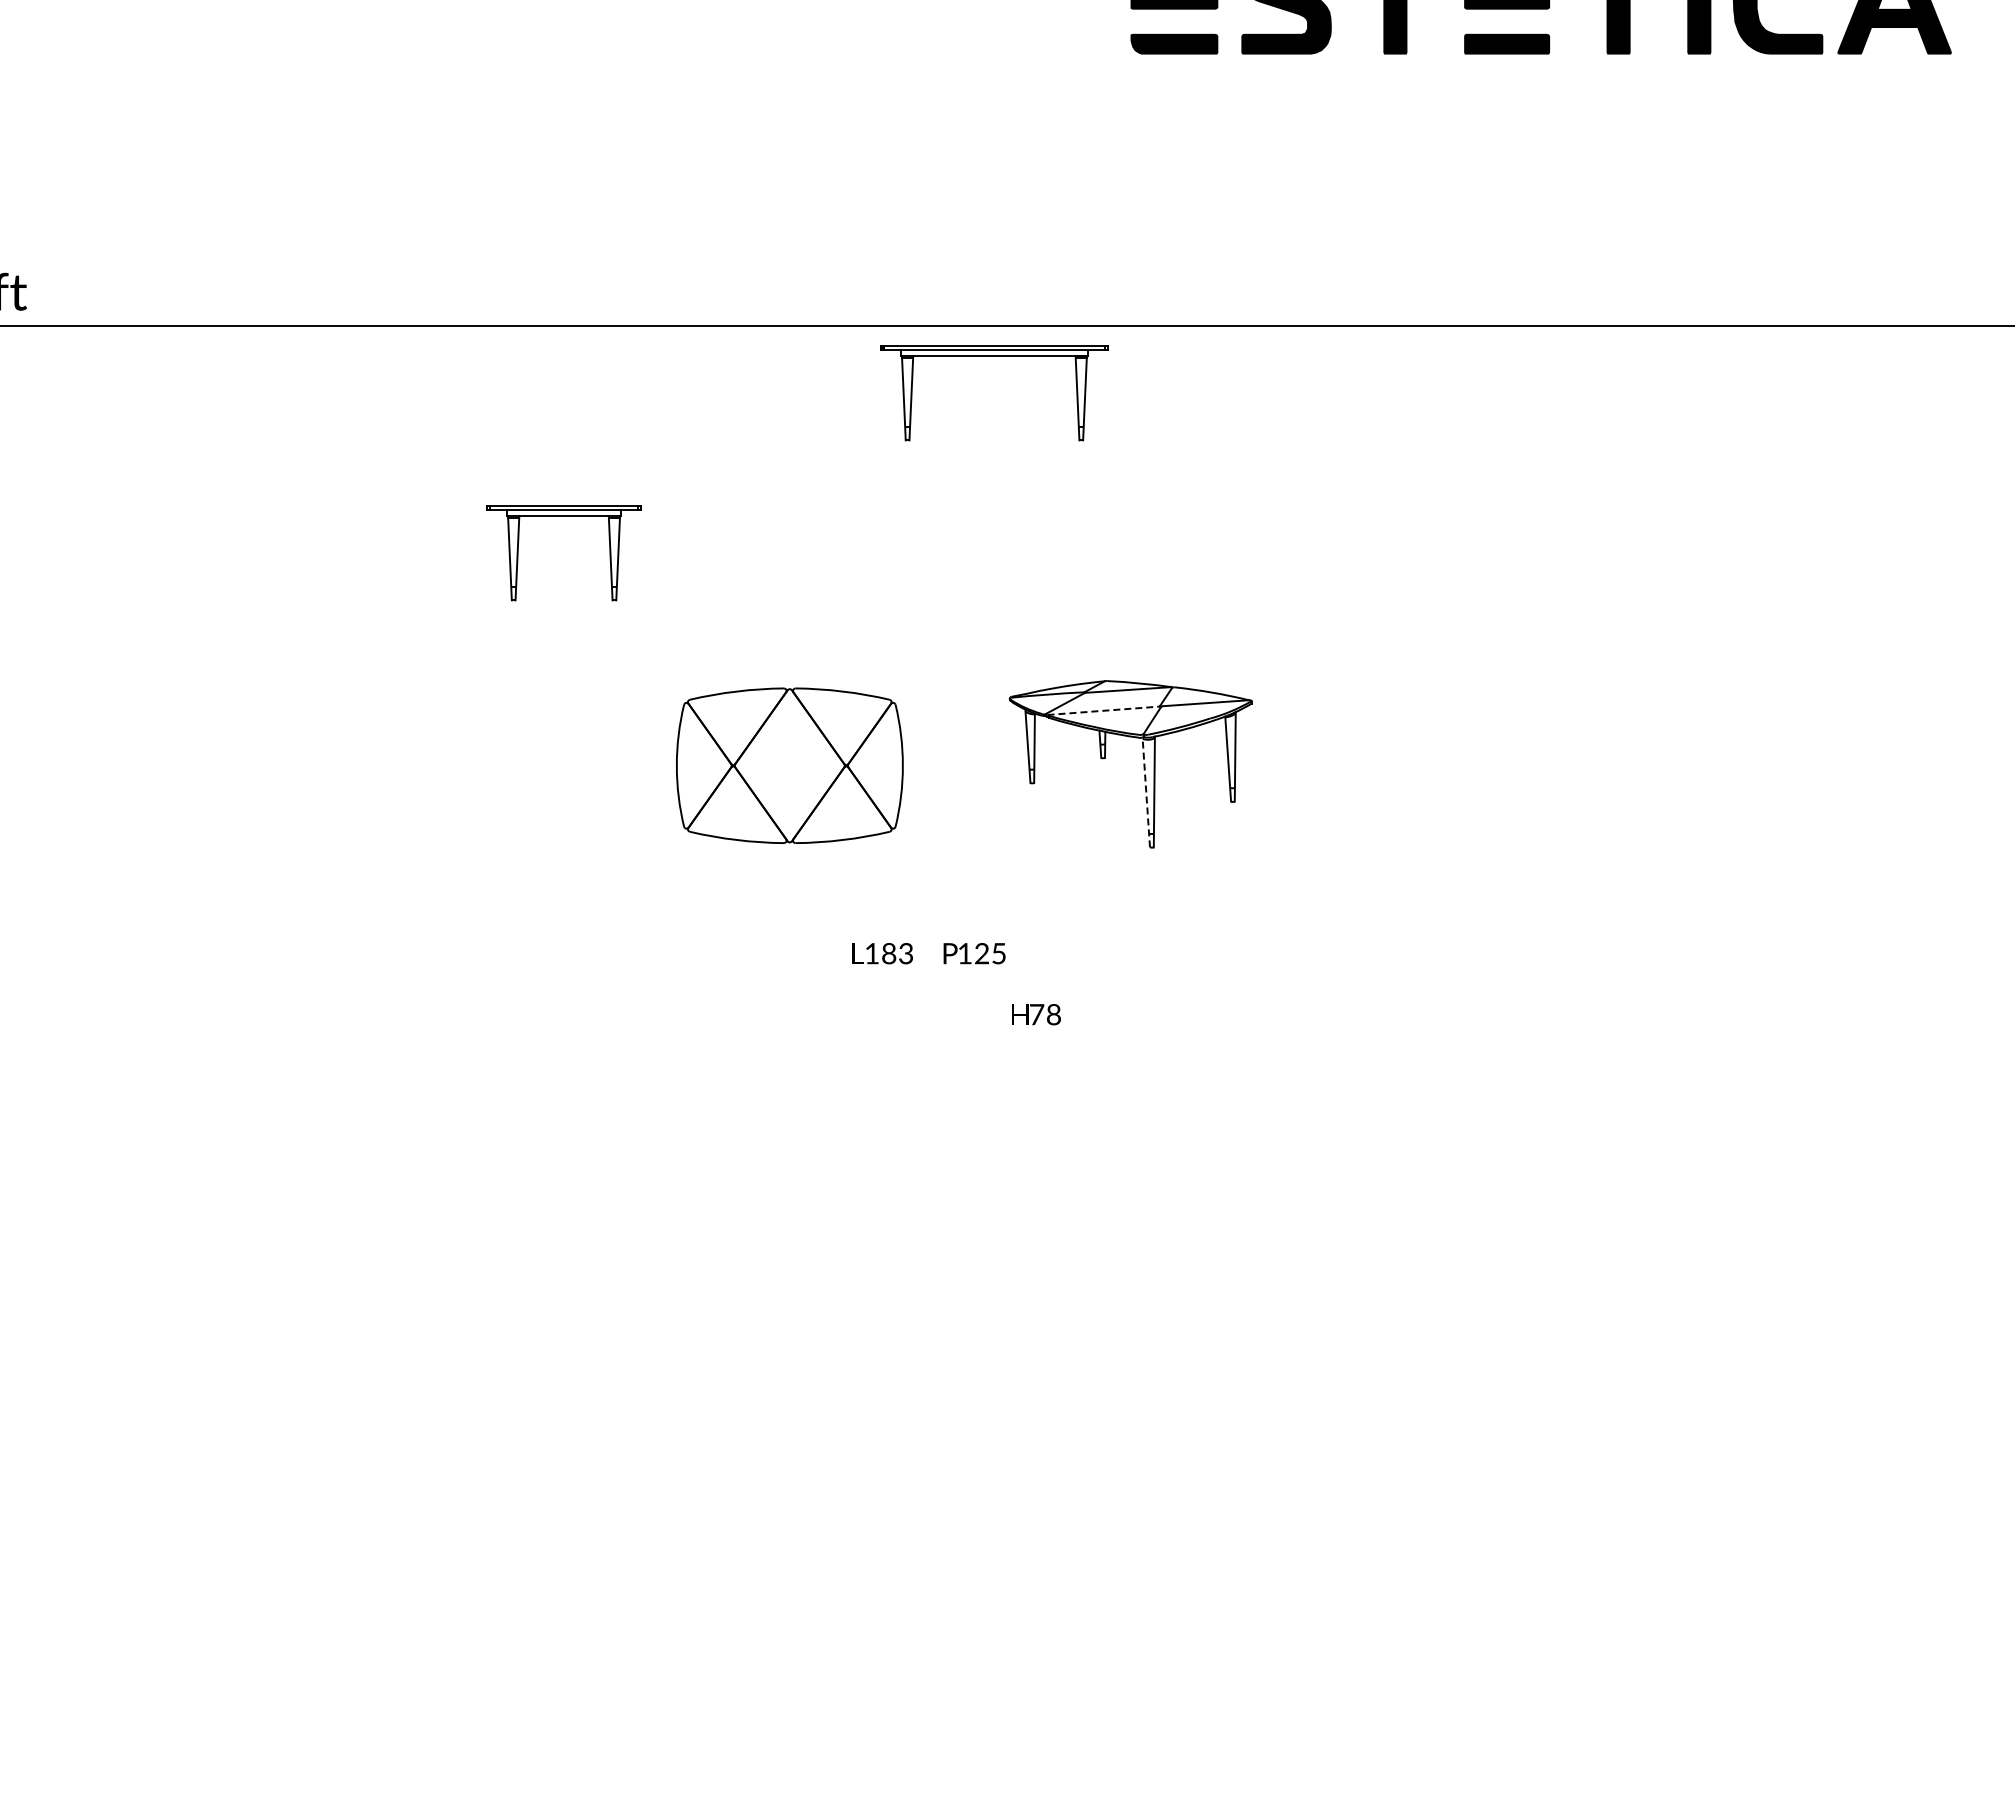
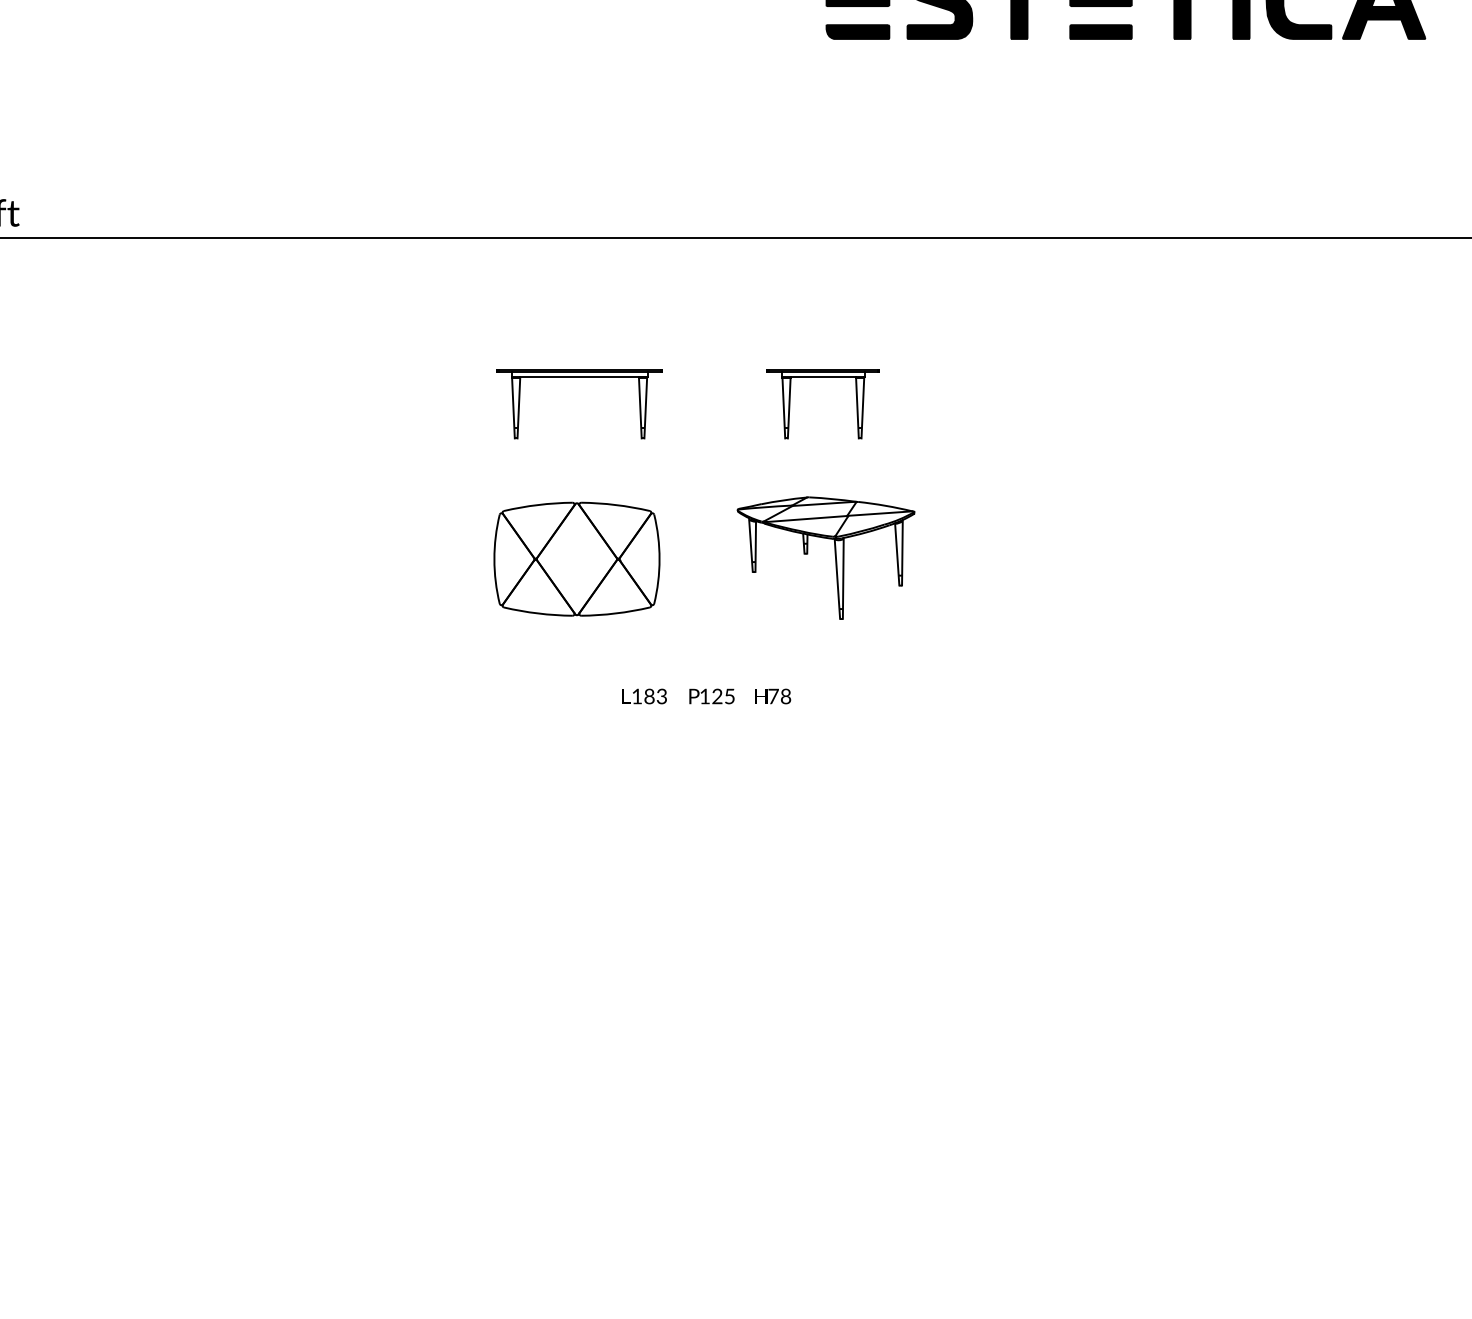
part: (994, 356) -> (579, 377), moved
part: (563, 516) -> (822, 377), moved
line: (1104, 710) -> (806, 518), dashed -> solid
line: (1146, 791) -> (837, 578), dashed -> solid
text: (1036, 1014) -> (773, 696), moved

